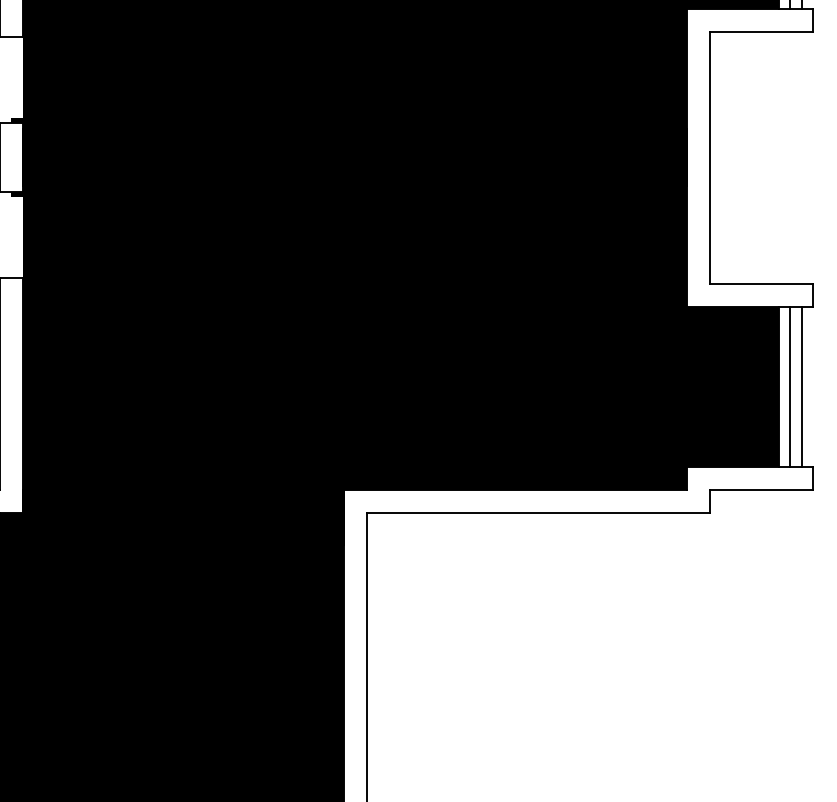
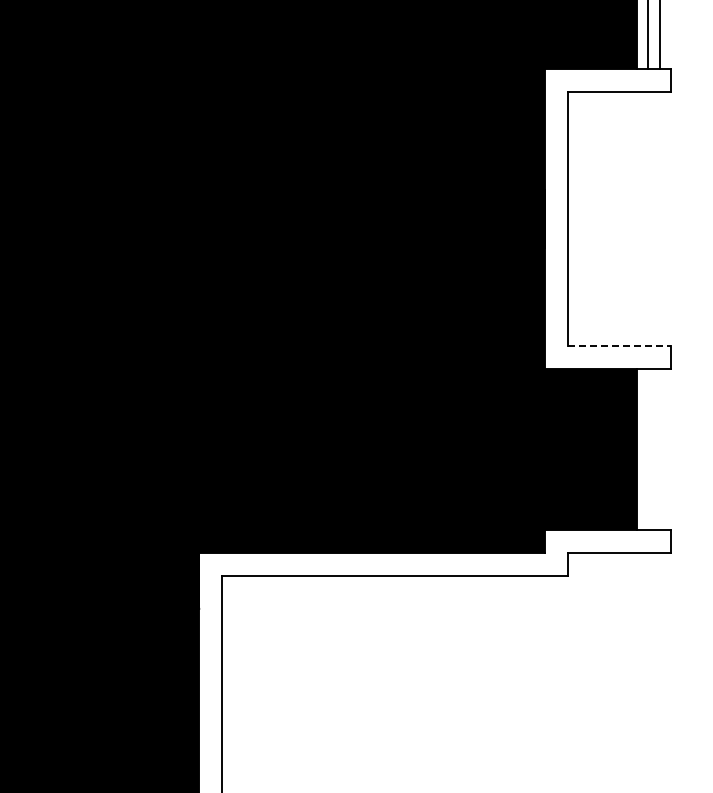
line: (761, 283) -> (619, 345), solid -> dashed
line: (790, 386) -> (648, 449), removed
line: (801, 386) -> (659, 449), removed

